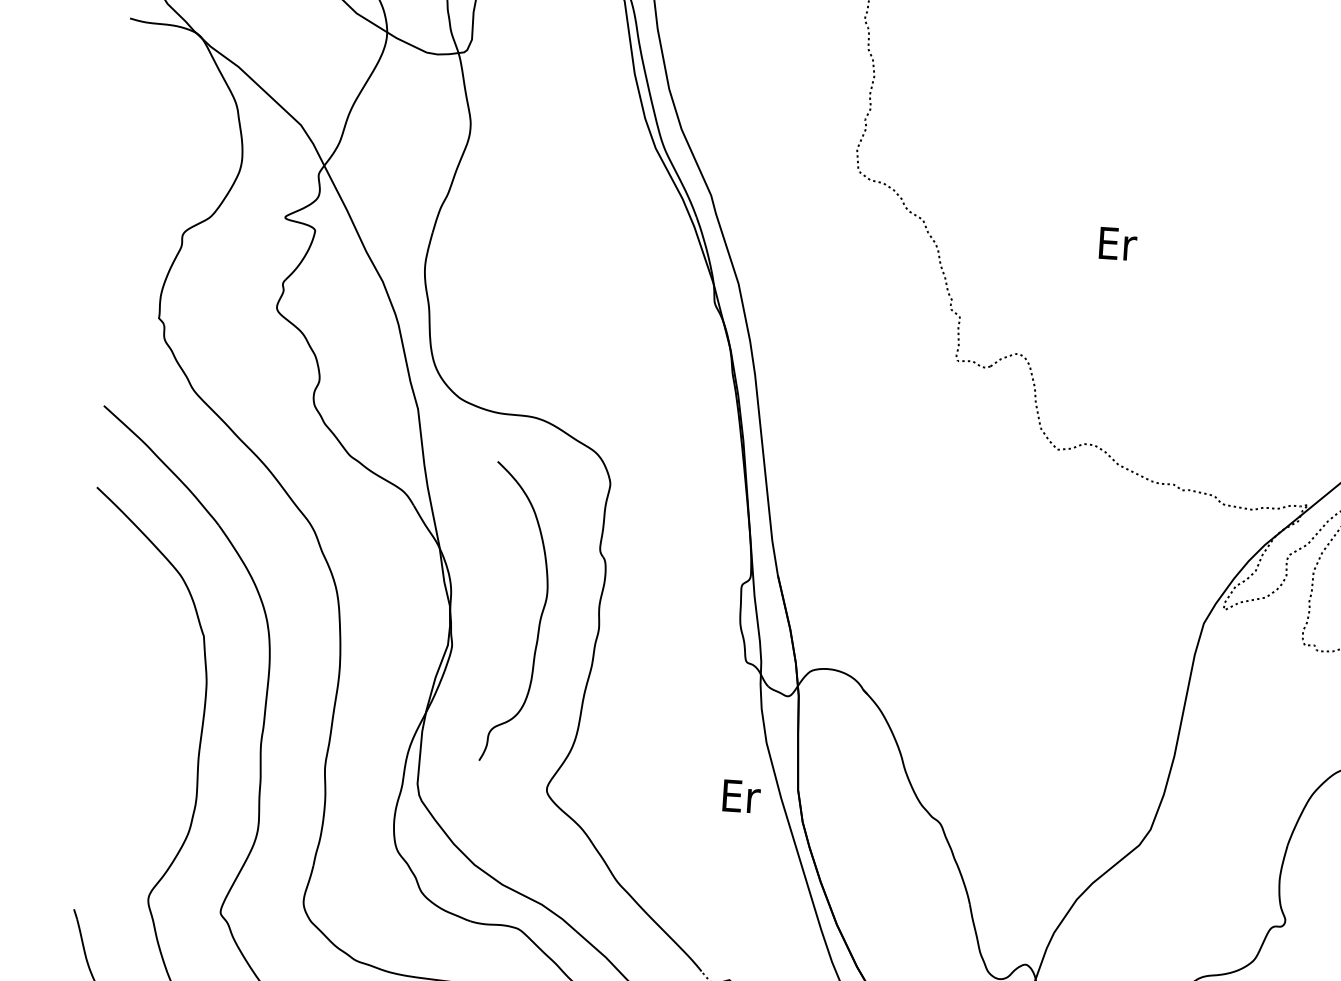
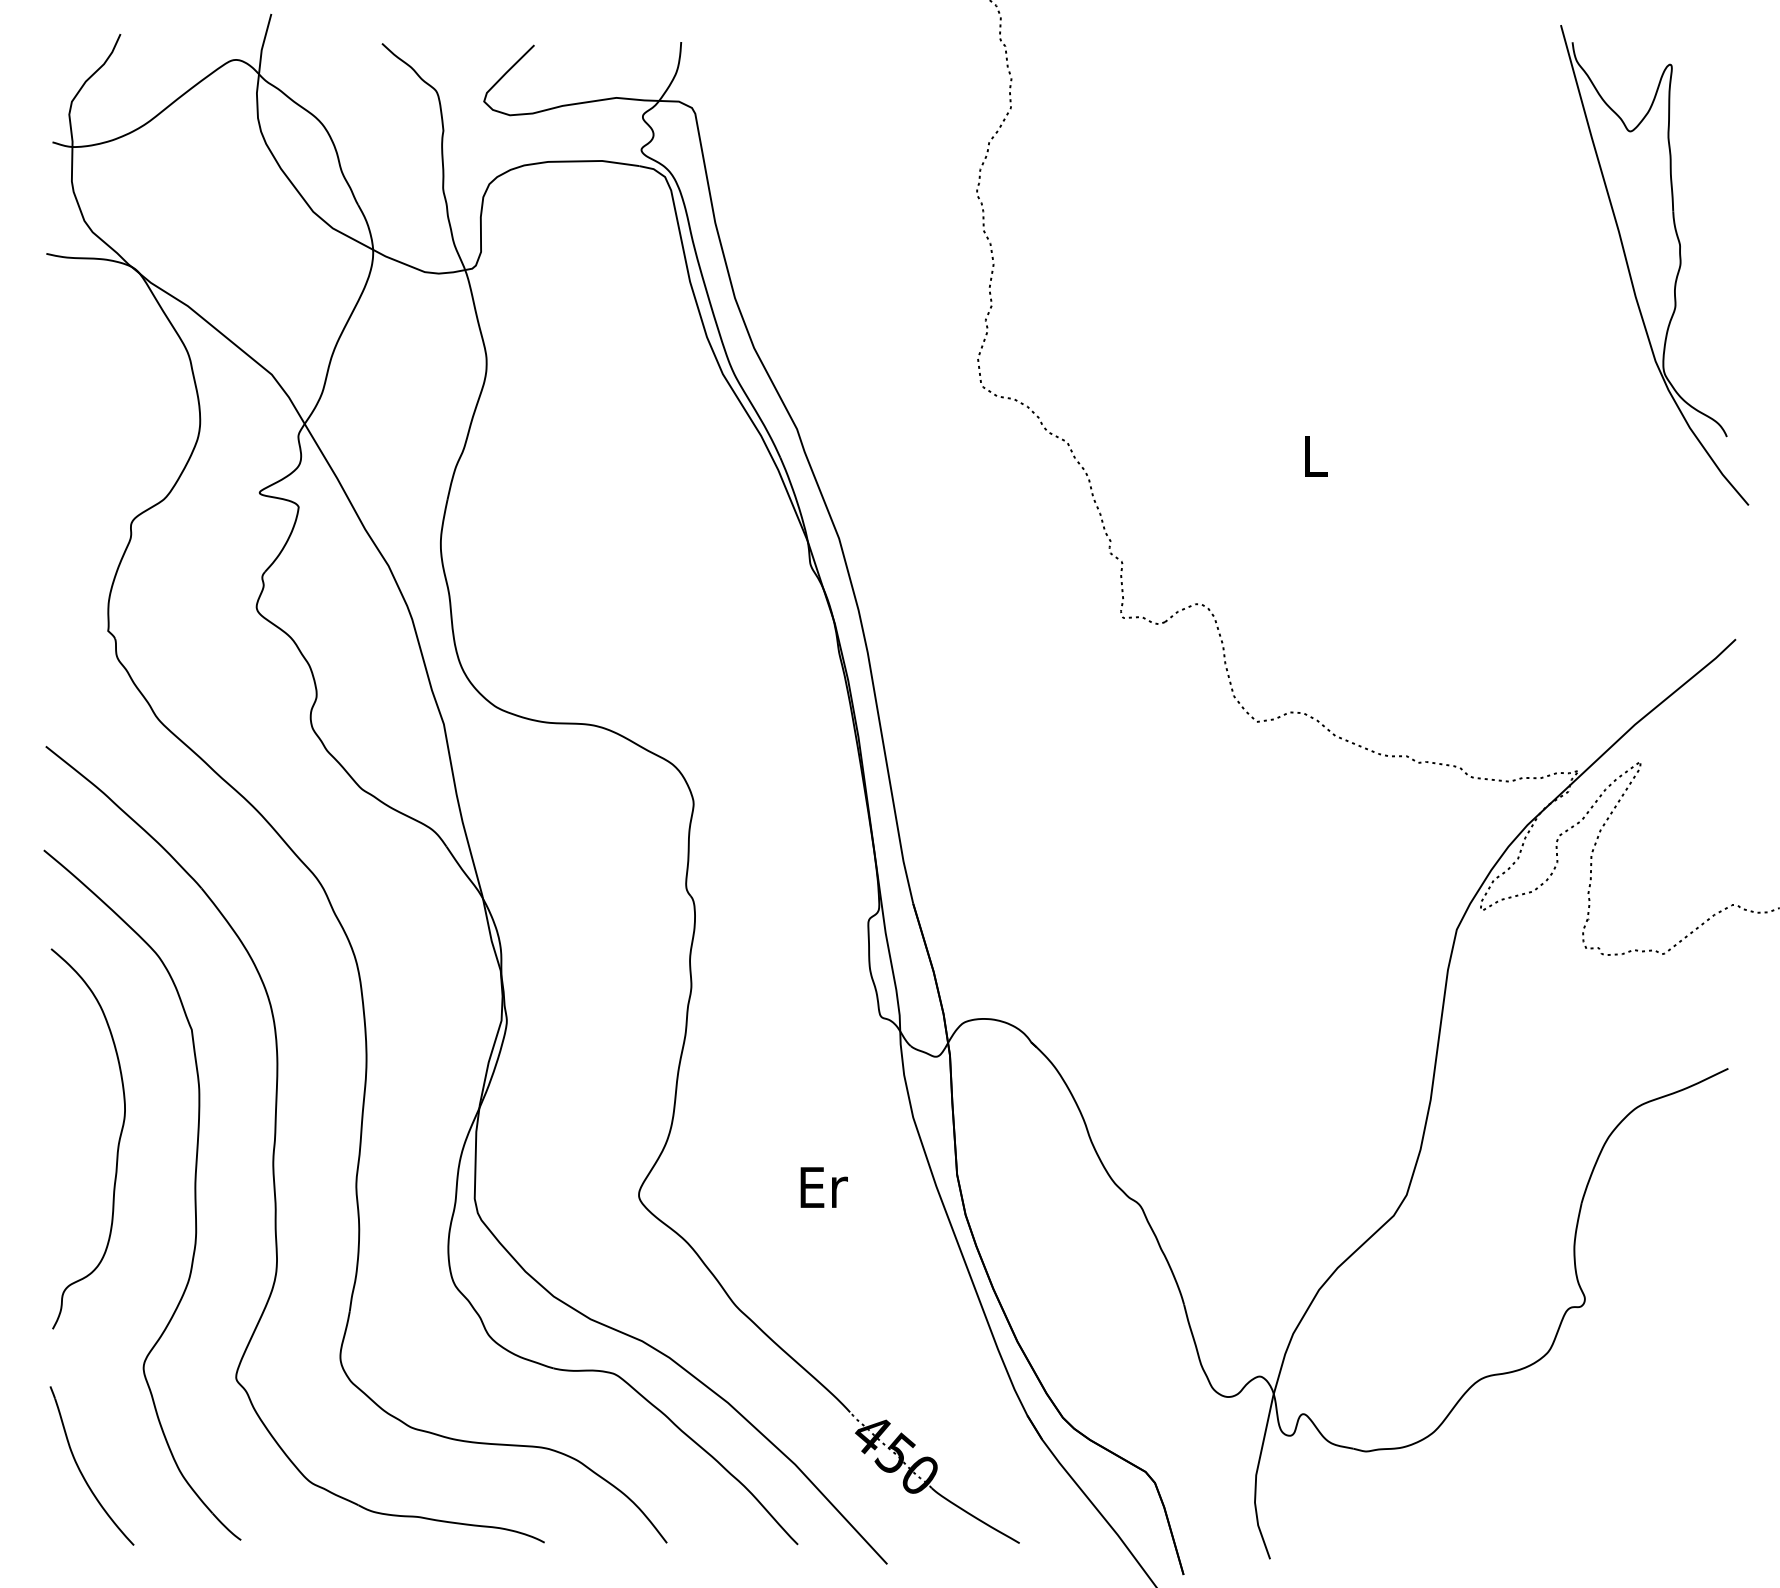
text: (1118, 244) -> (1316, 456), Er -> L
curve: (539, 618) -> (117, 1144), moved
text: (741, 796) -> (823, 1187), moved

